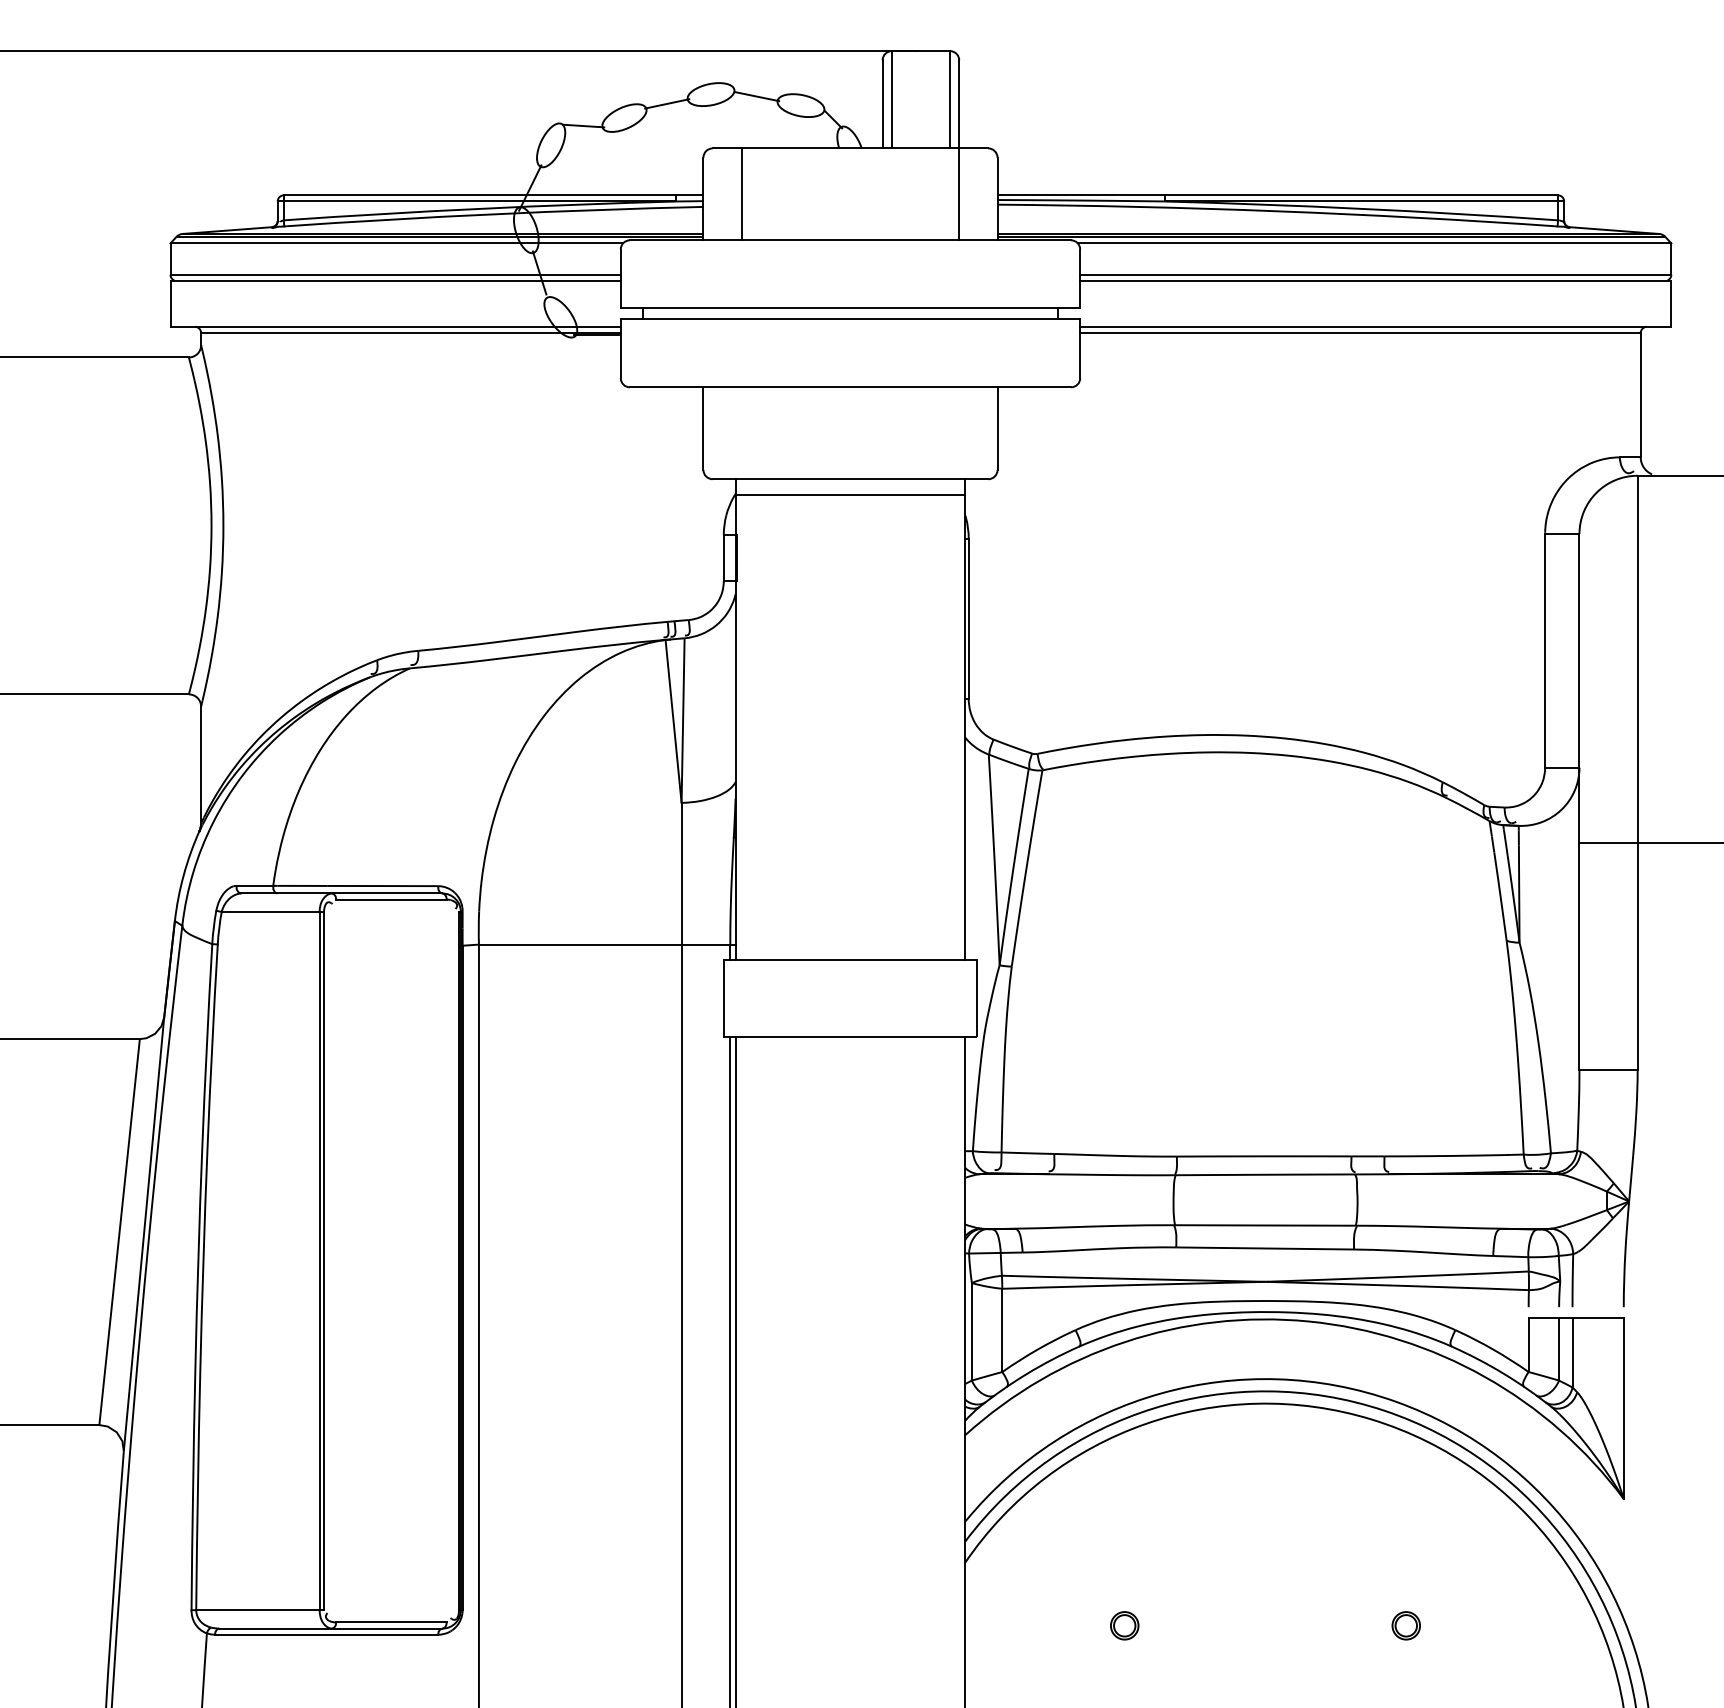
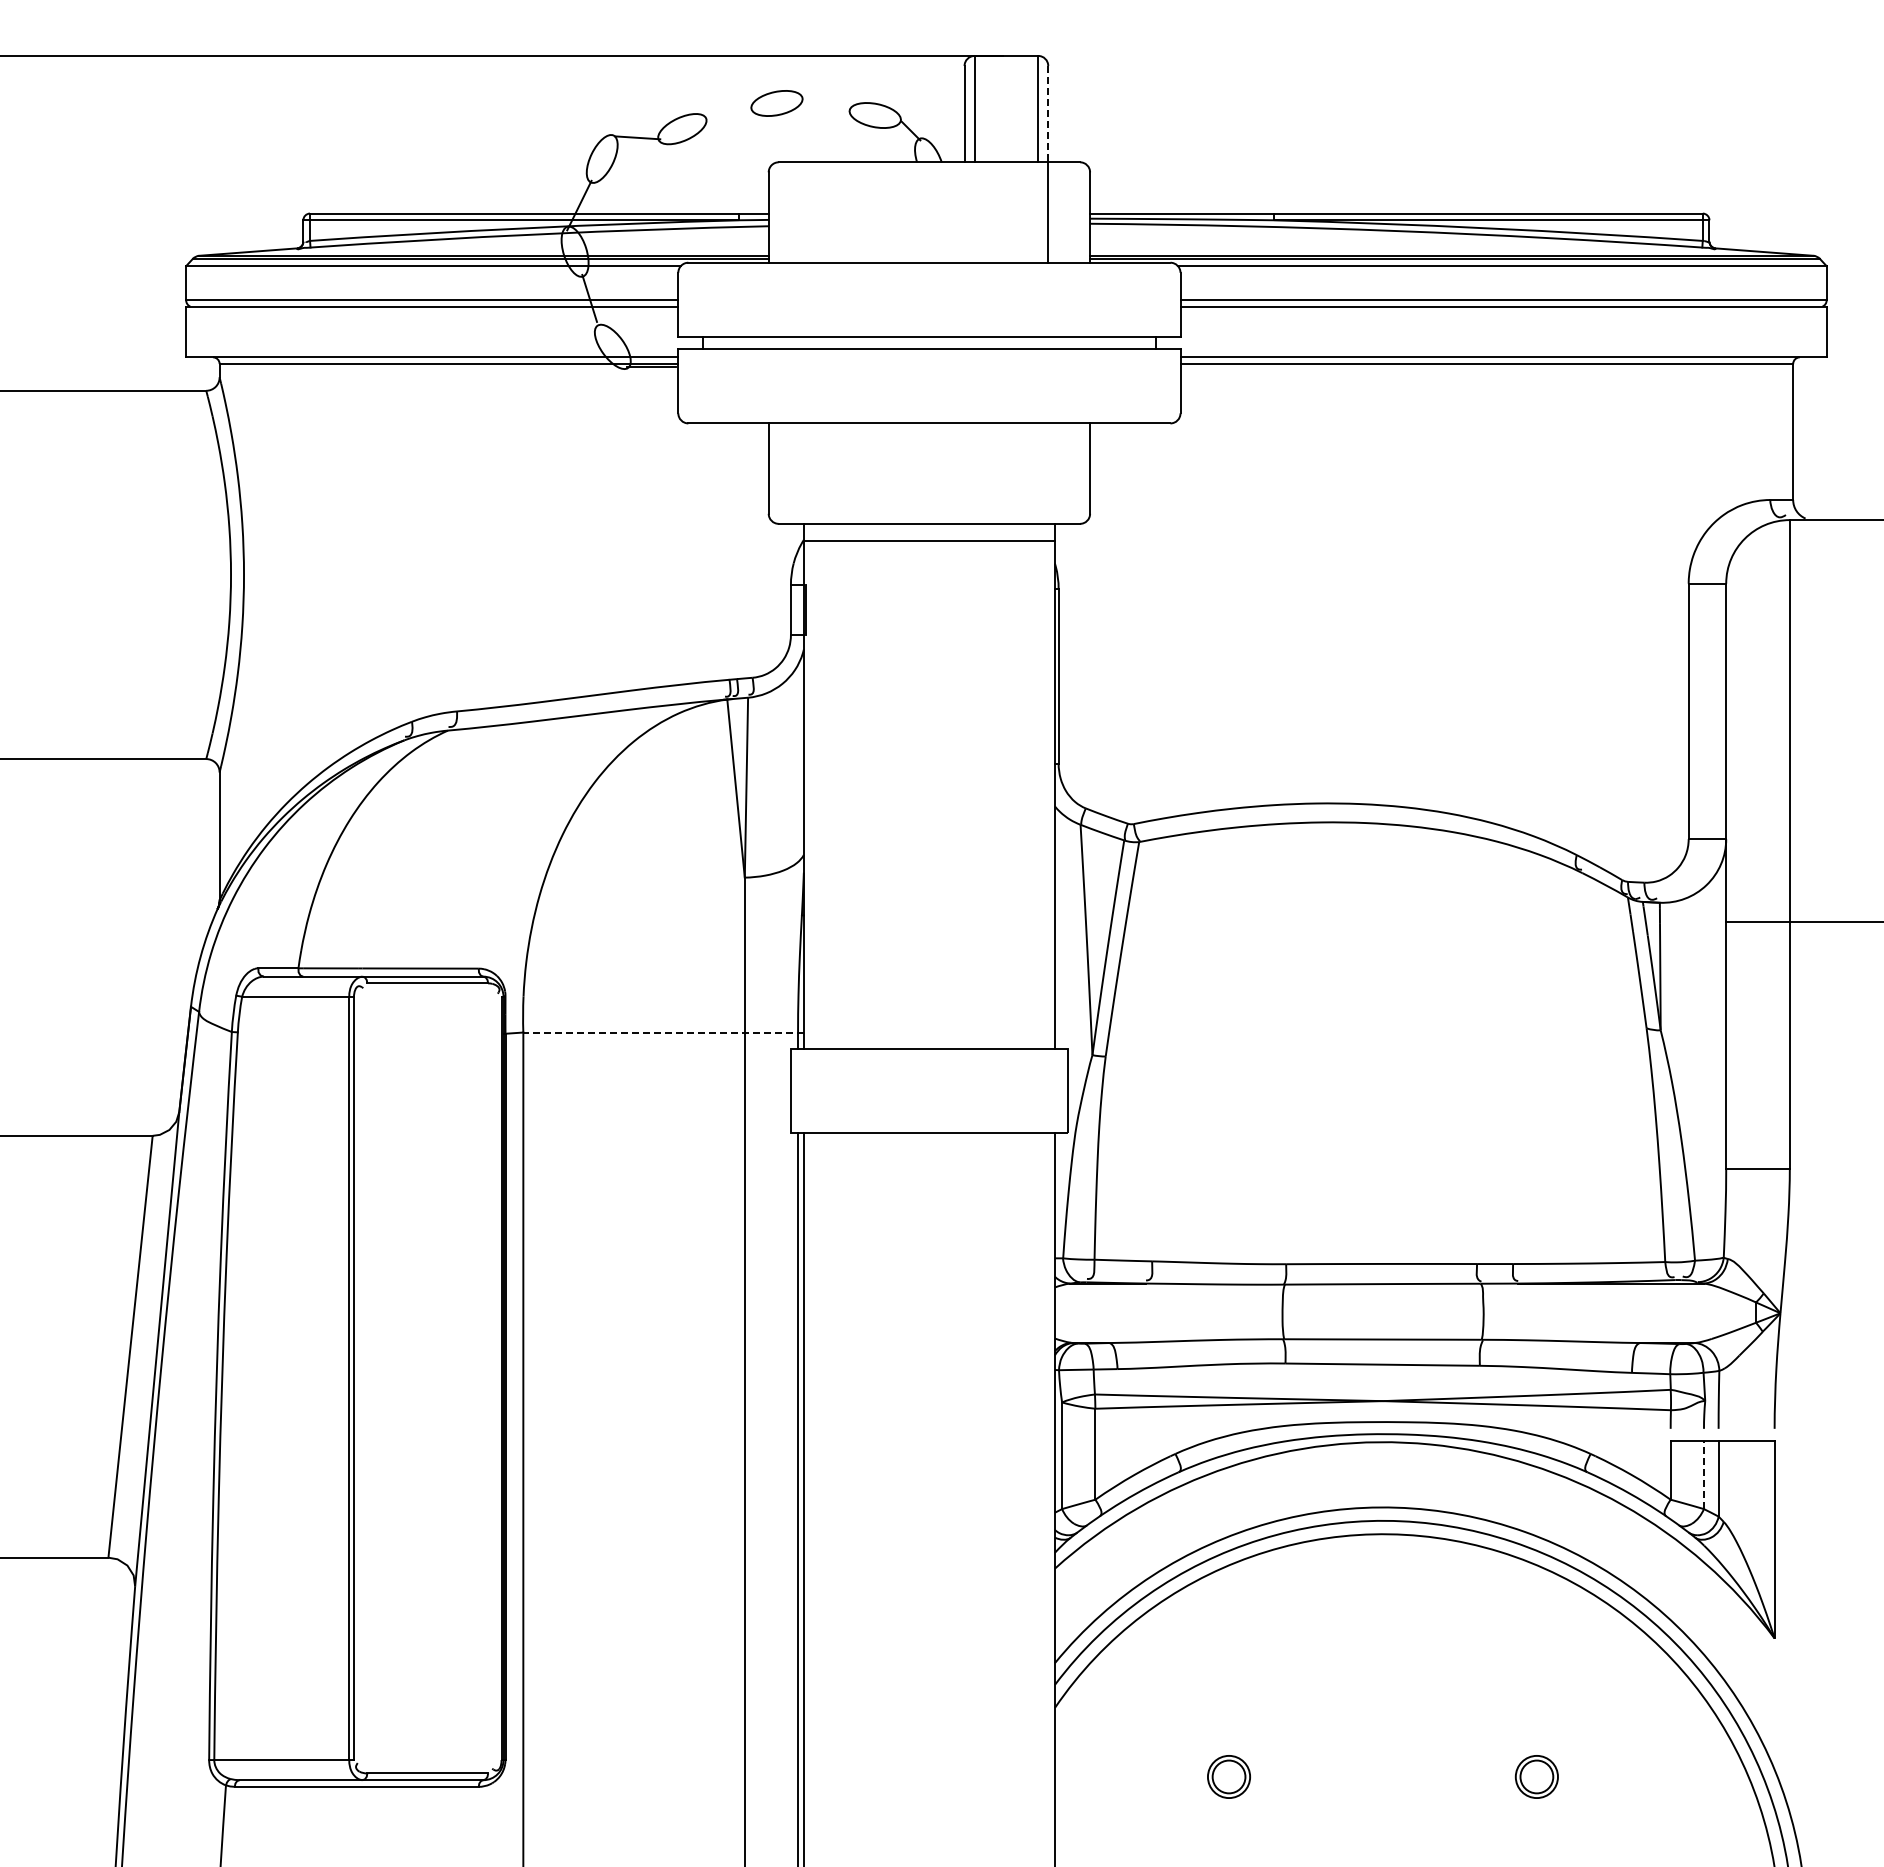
line: (757, 96) -> (827, 105), removed
line: (667, 103) -> (729, 113), removed
line: (959, 104) -> (1048, 114), solid -> dashed
line: (741, 194) -> (810, 212), removed
line: (607, 944) -> (663, 1032), solid -> dashed
line: (1558, 1348) -> (1703, 1474), solid -> dashed
part: (1125, 1626) -> (1229, 1777), size x1.4
part: (1405, 1626) -> (1536, 1777), size x1.4

